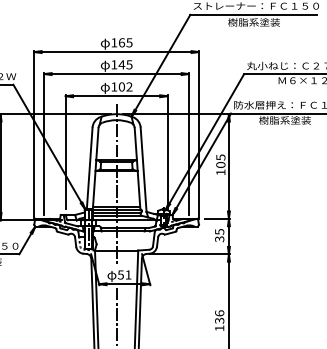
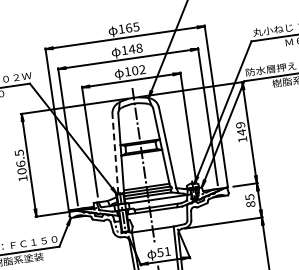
text: (129, 64) -> (139, 47), 145 -> 148
text: (220, 161) -> (240, 129), 105 -> 149
line: (89, 167) -> (115, 153), solid -> dashed
text: (219, 239) -> (250, 204), 35 -> 85

